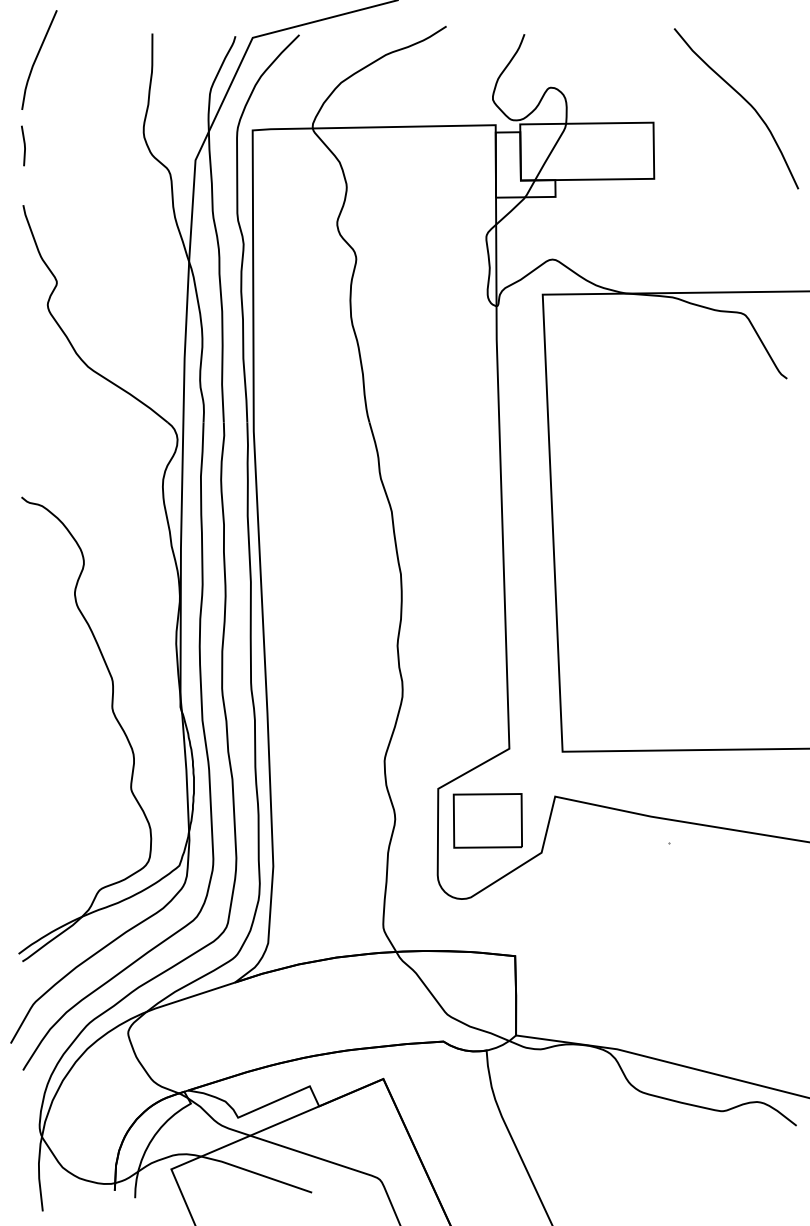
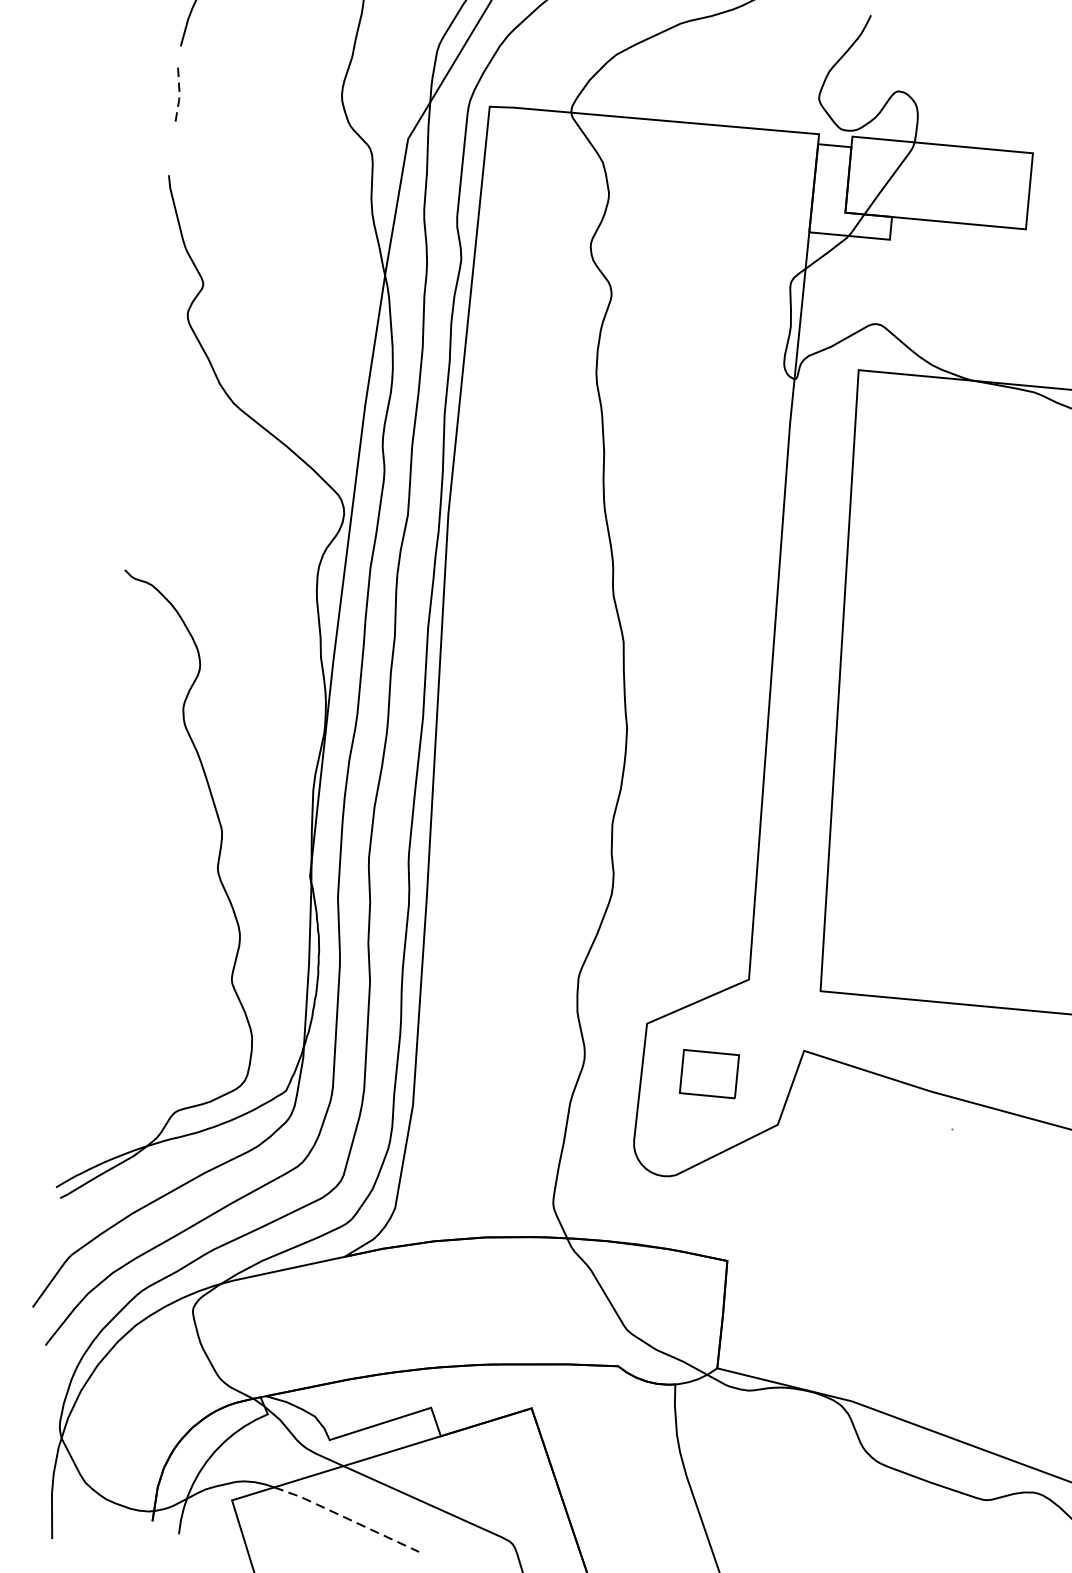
line: (24, 145) -> (178, 94), solid -> dashed
part: (487, 820) -> (709, 1073), size x0.6
line: (256, 1173) -> (346, 1518), solid -> dashed

